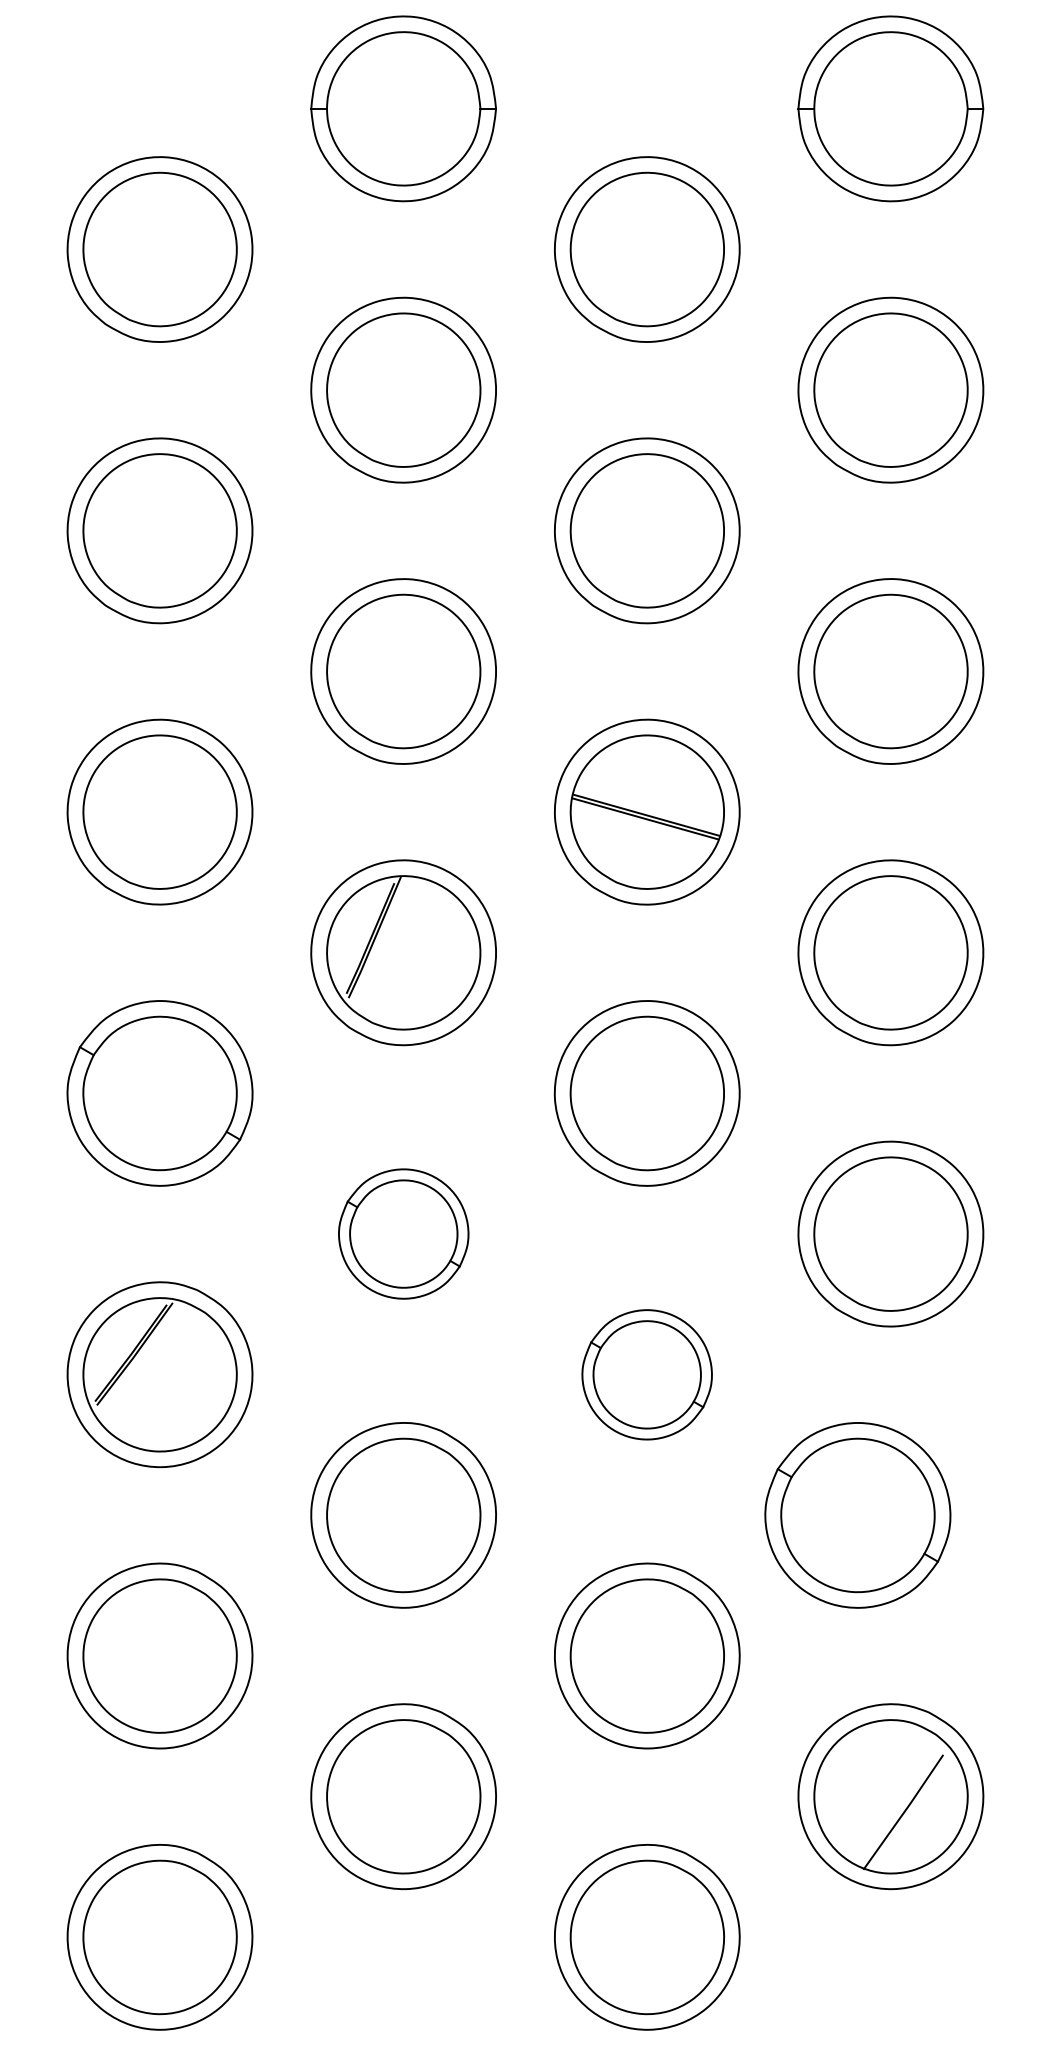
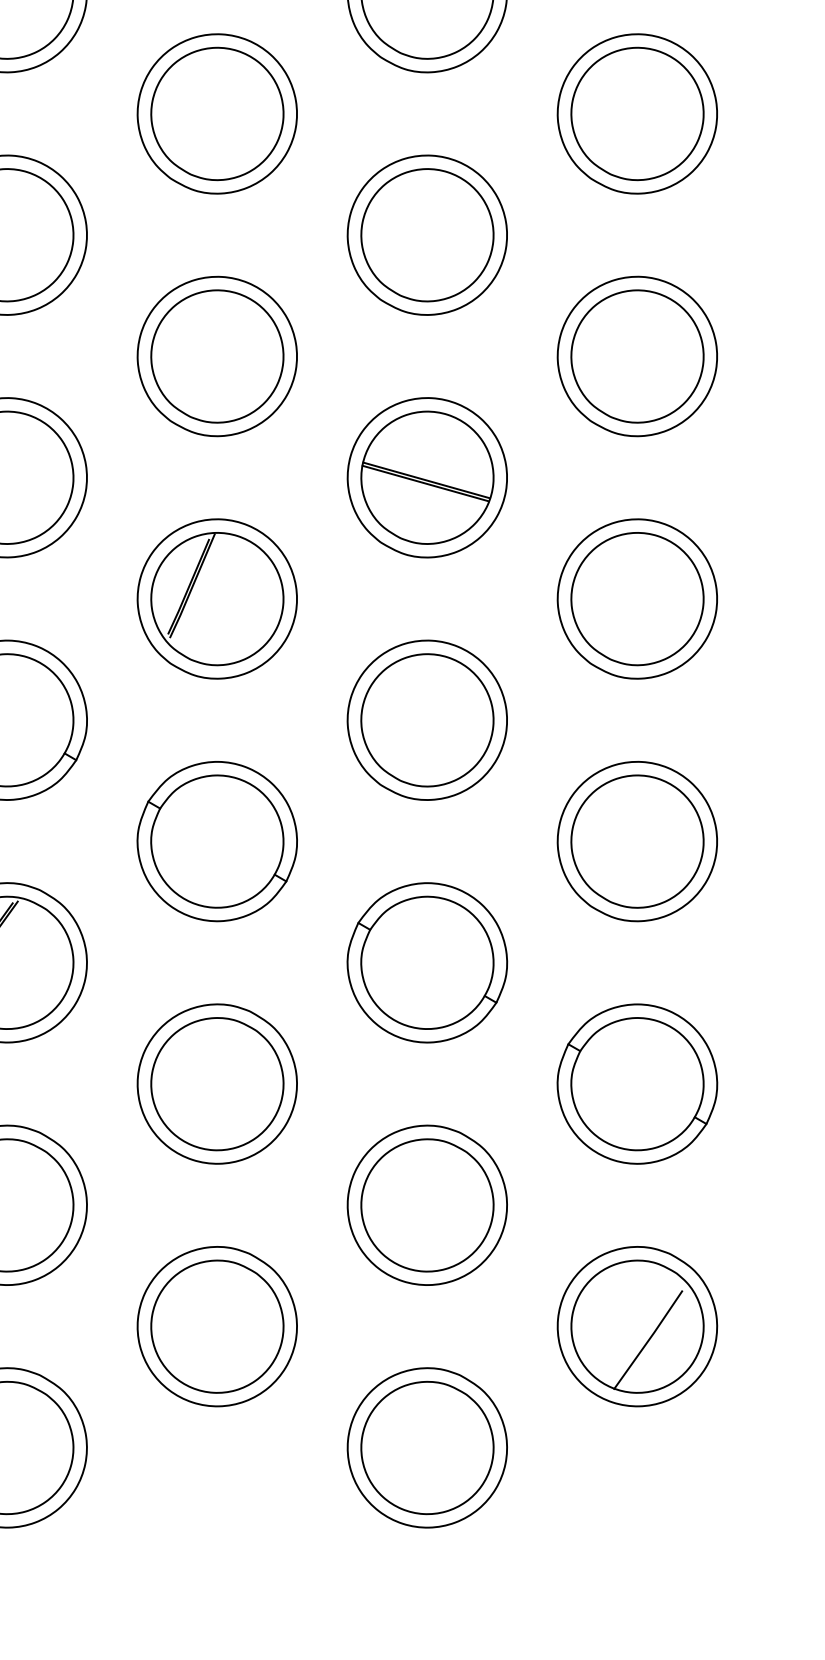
part: (403, 1233) -> (217, 841), size x1.43
part: (646, 1374) -> (426, 962), size x1.43
part: (857, 1515) -> (637, 1084), moved

